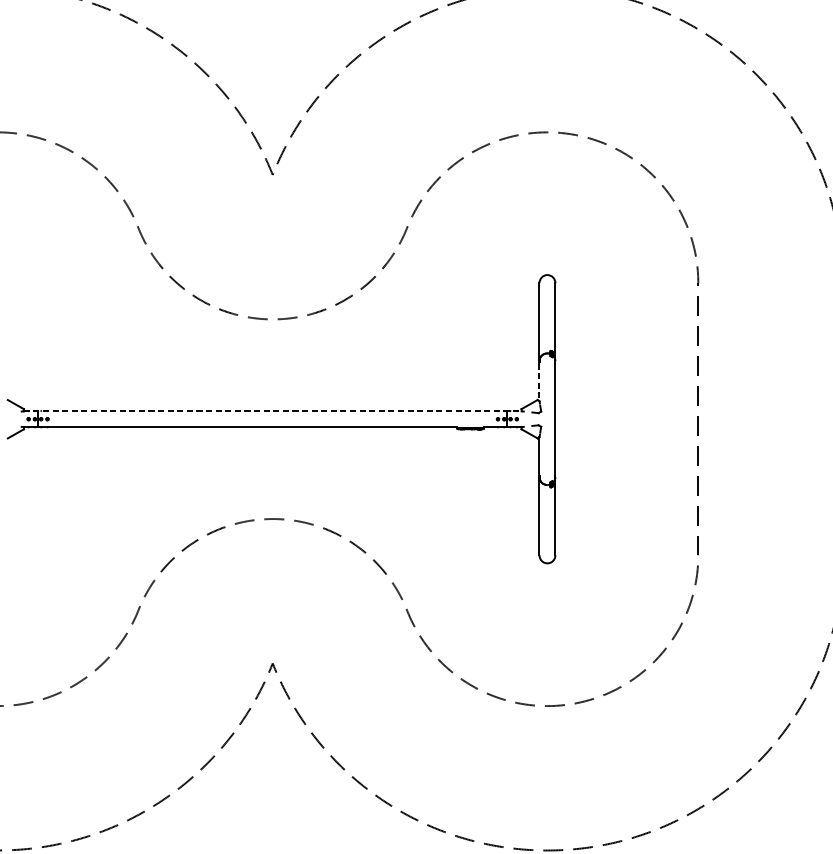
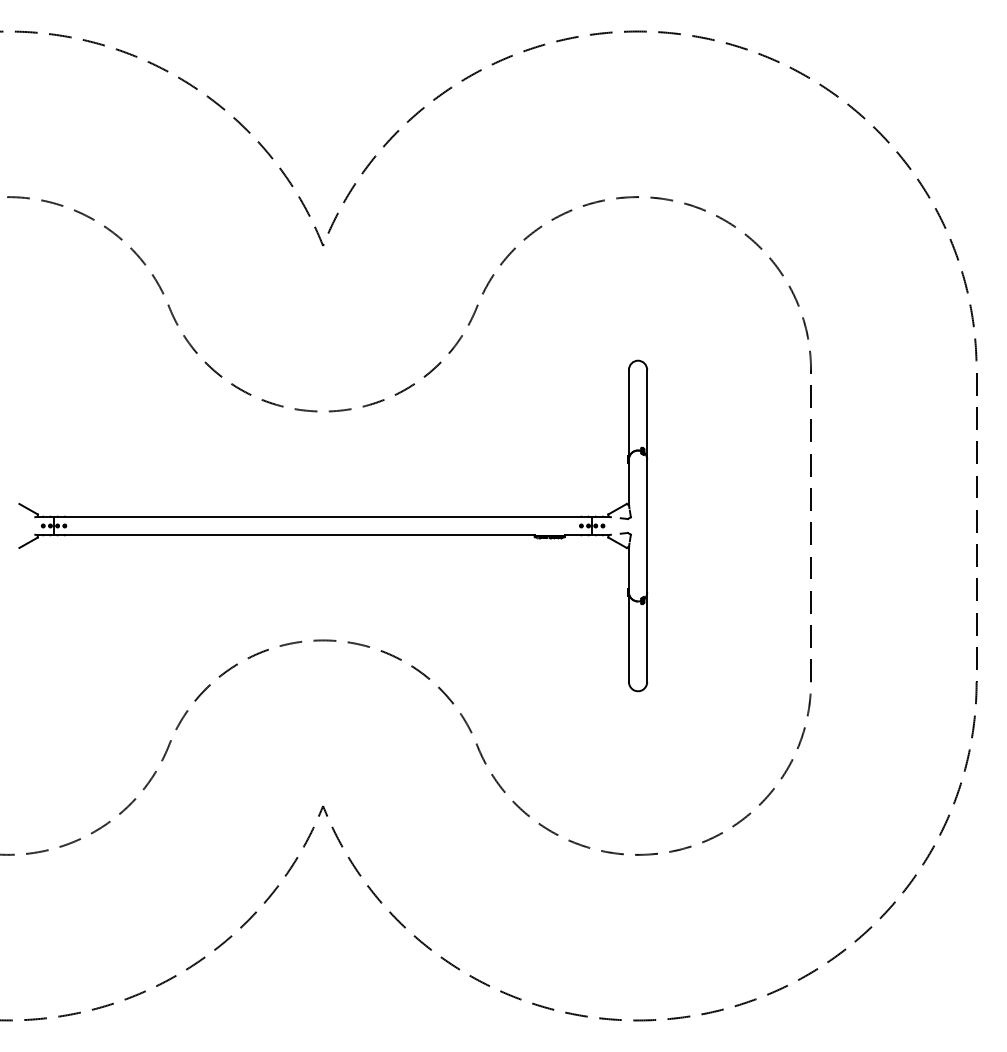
line: (539, 382) -> (628, 483), dashed -> solid
line: (273, 410) -> (323, 516), dashed -> solid

